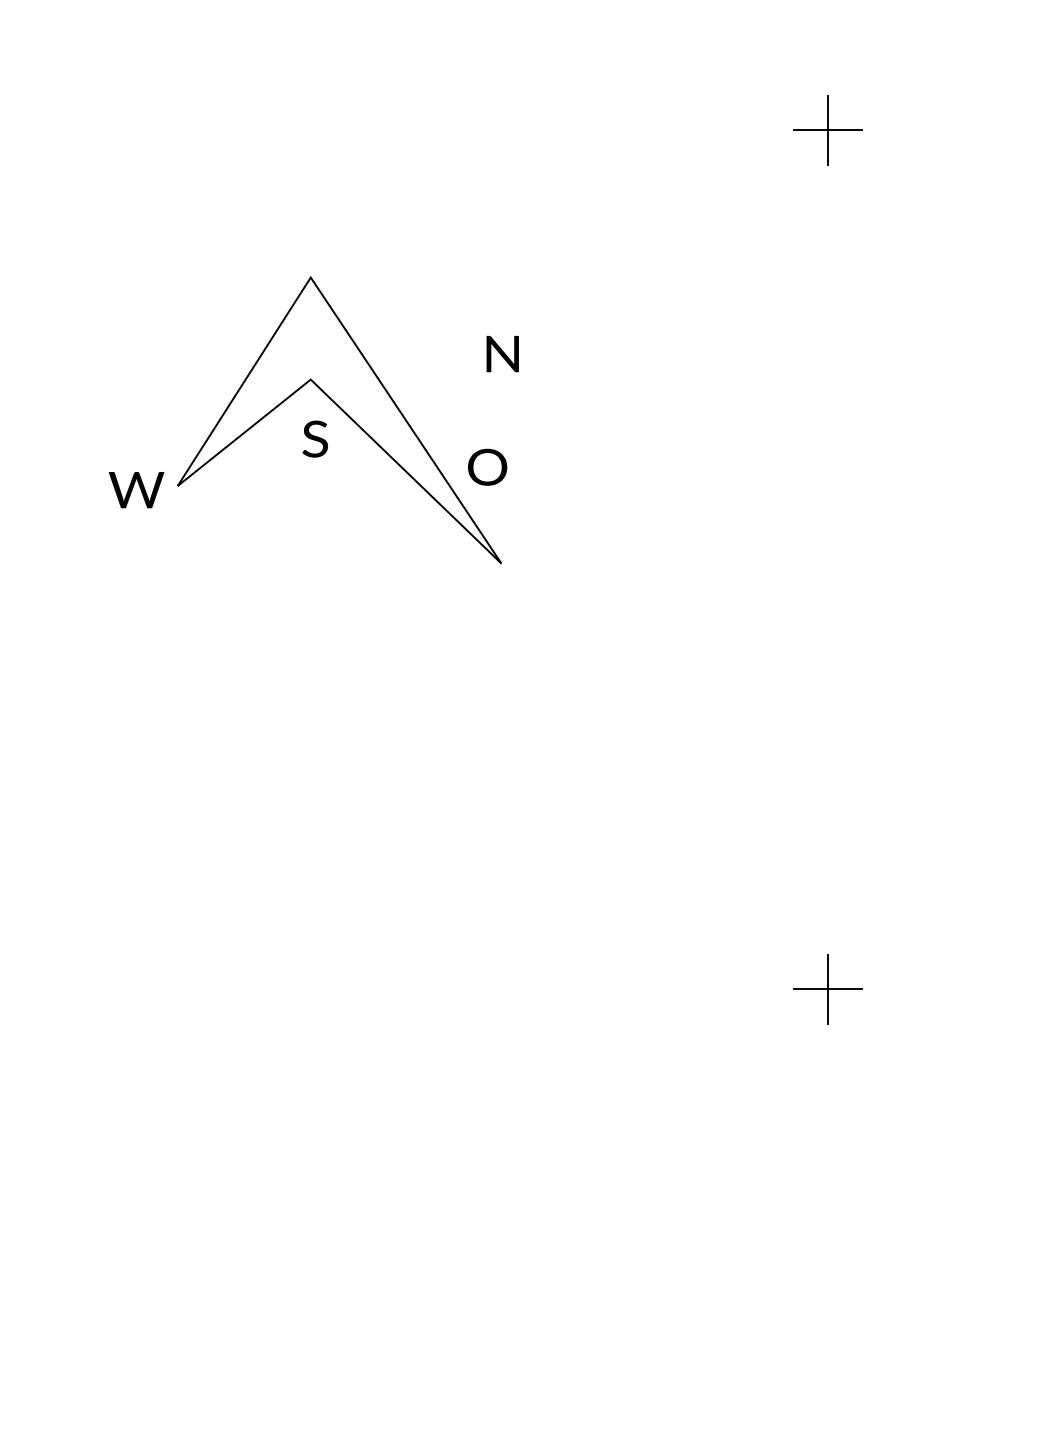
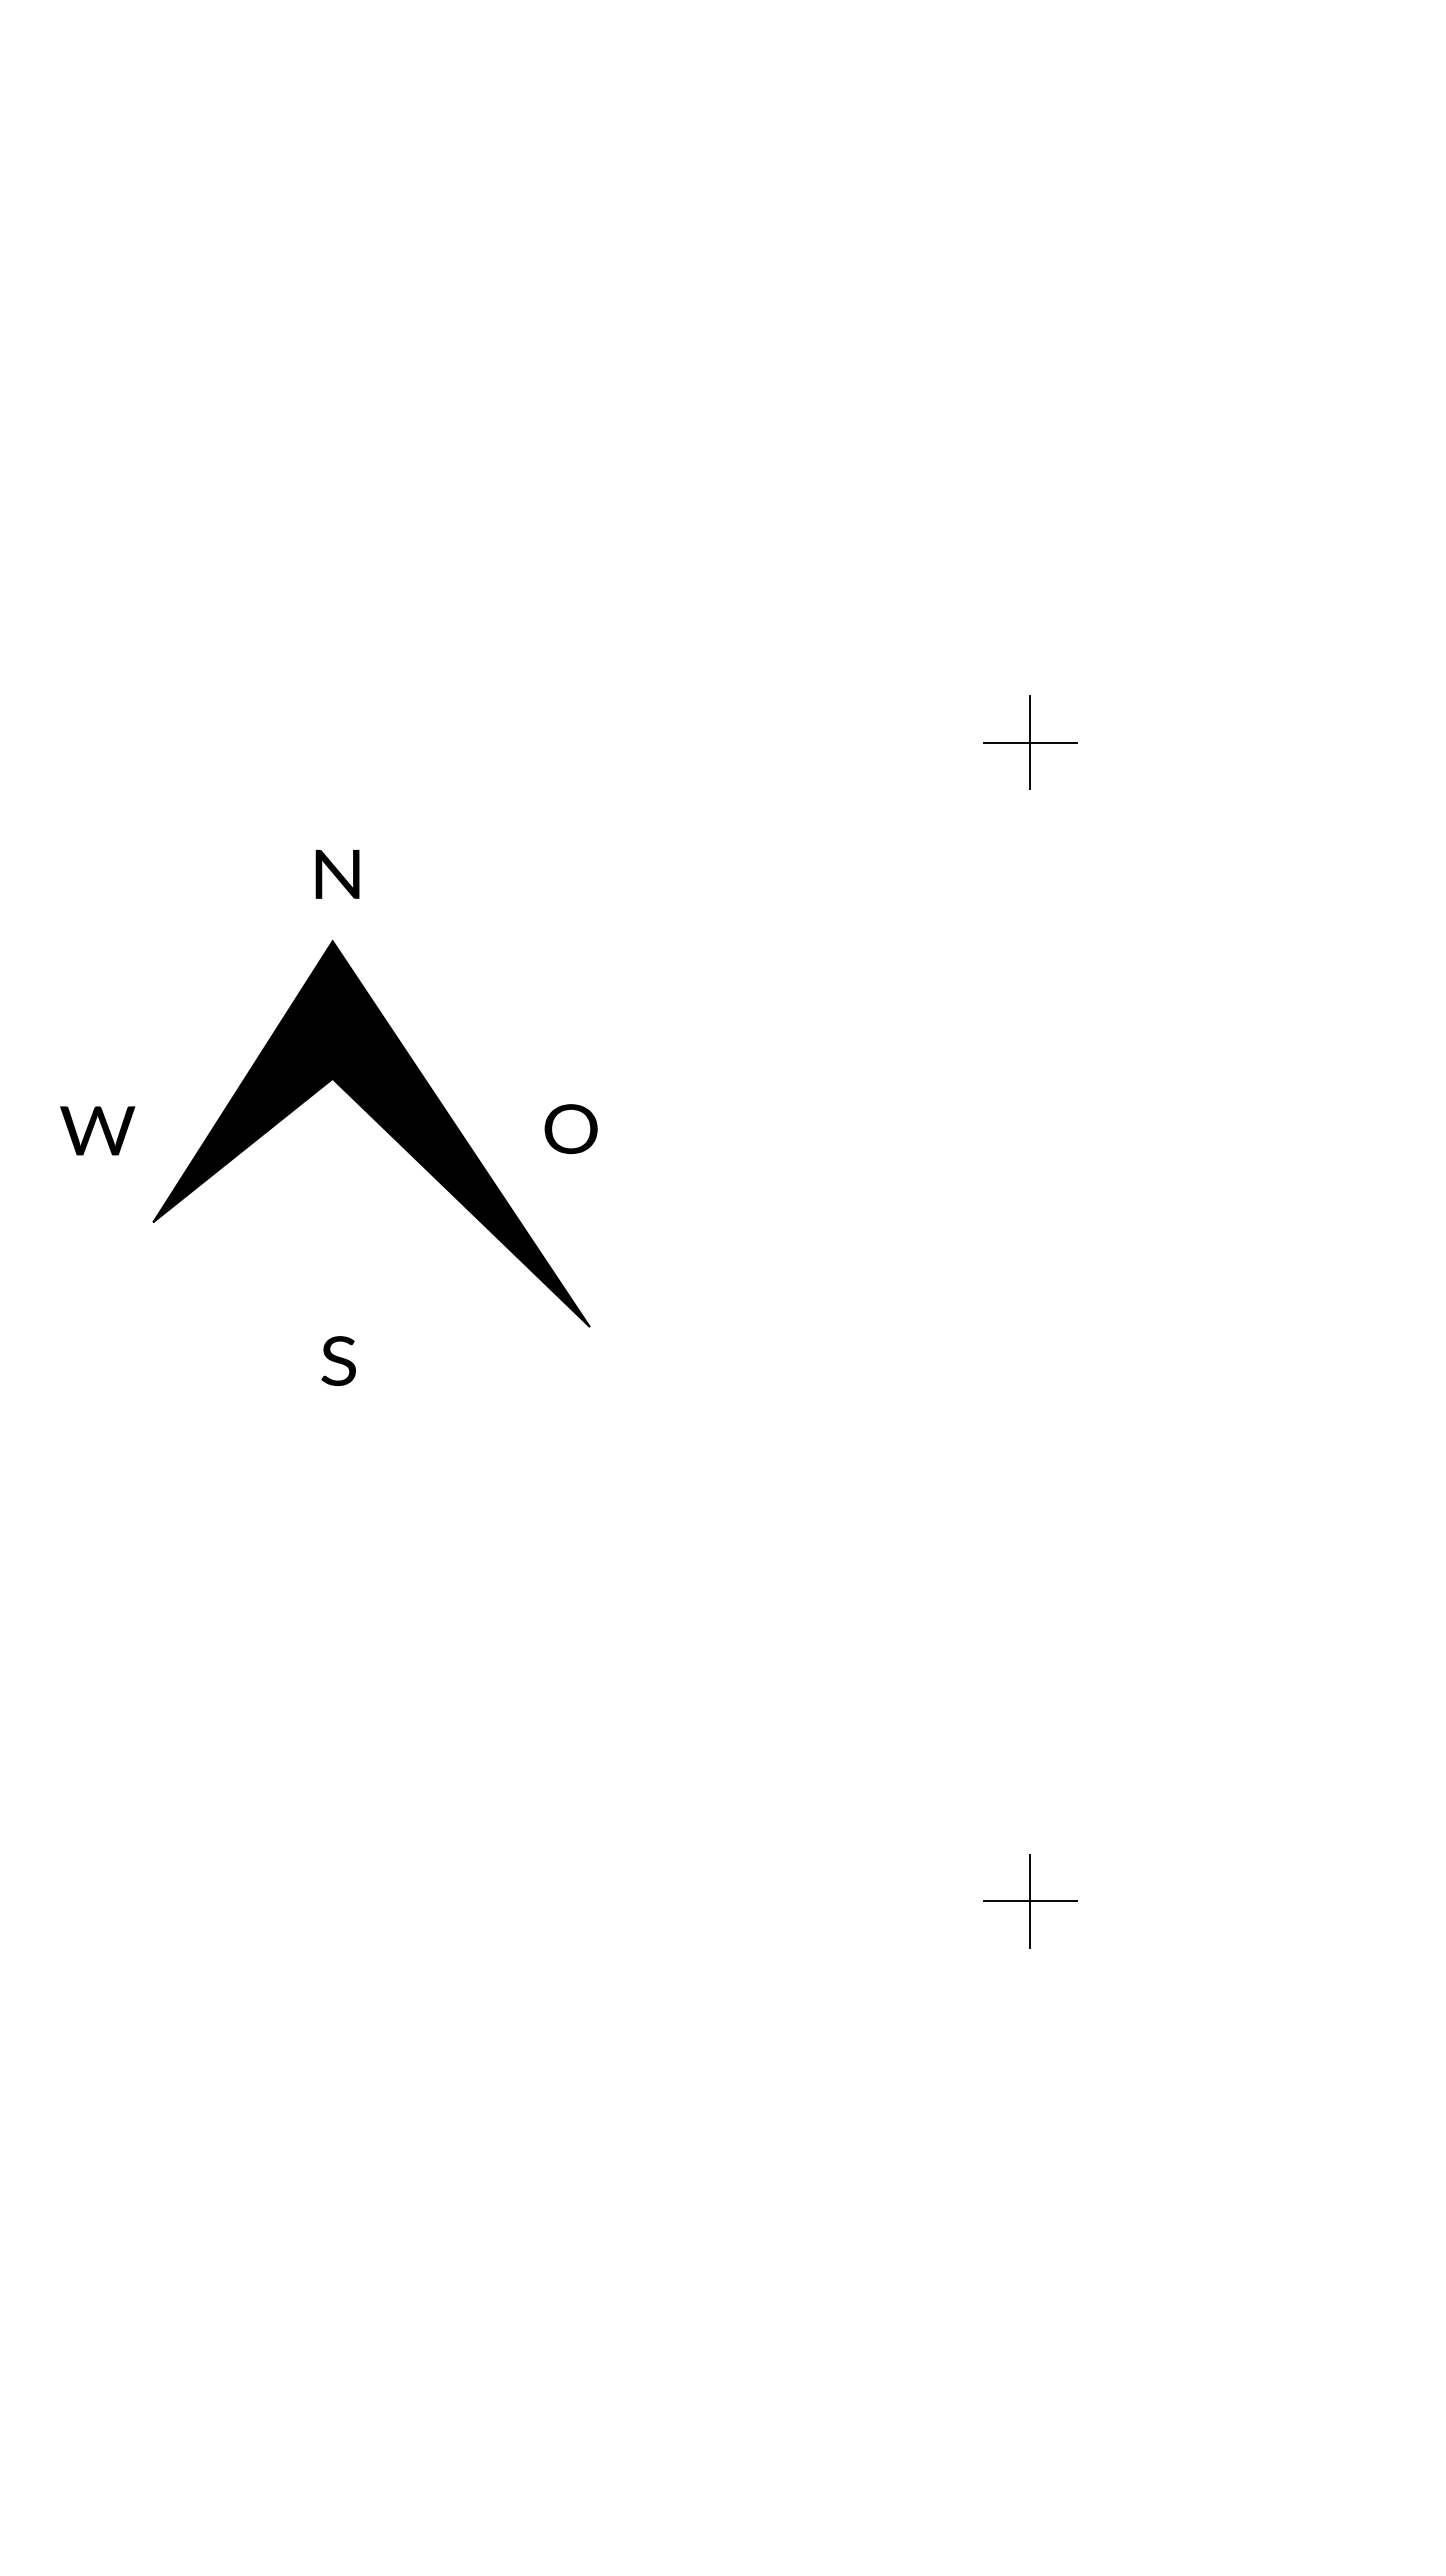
text: (502, 354) -> (337, 874), moved
fill: (339, 420) -> (371, 1134), added
text: (315, 438) -> (338, 1360), moved
text: (487, 467) -> (570, 1129), moved
text: (136, 489) -> (97, 1130), moved

